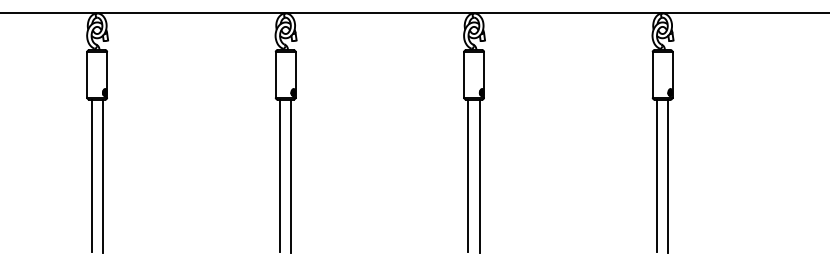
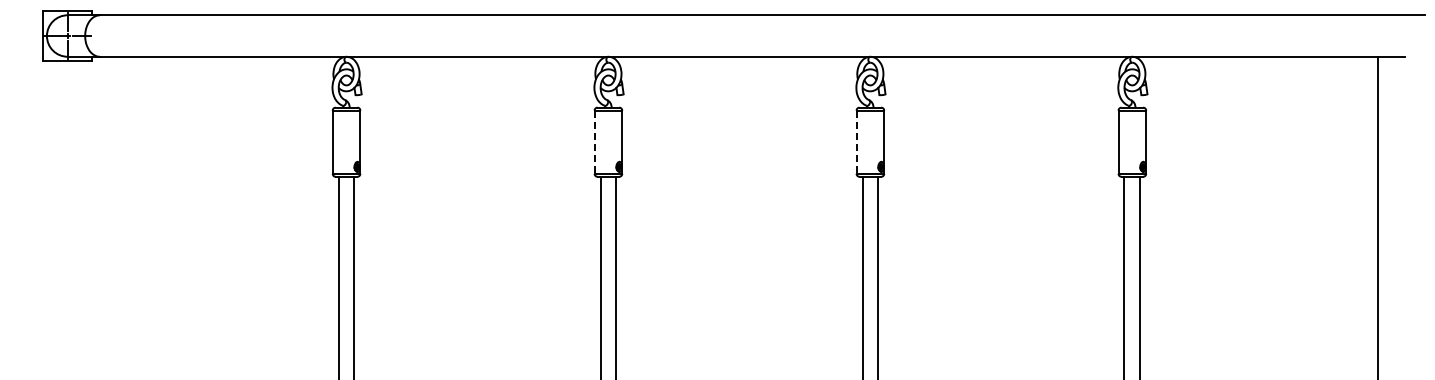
line: (275, 75) -> (594, 142), solid -> dashed
line: (464, 75) -> (856, 142), solid -> dashed

